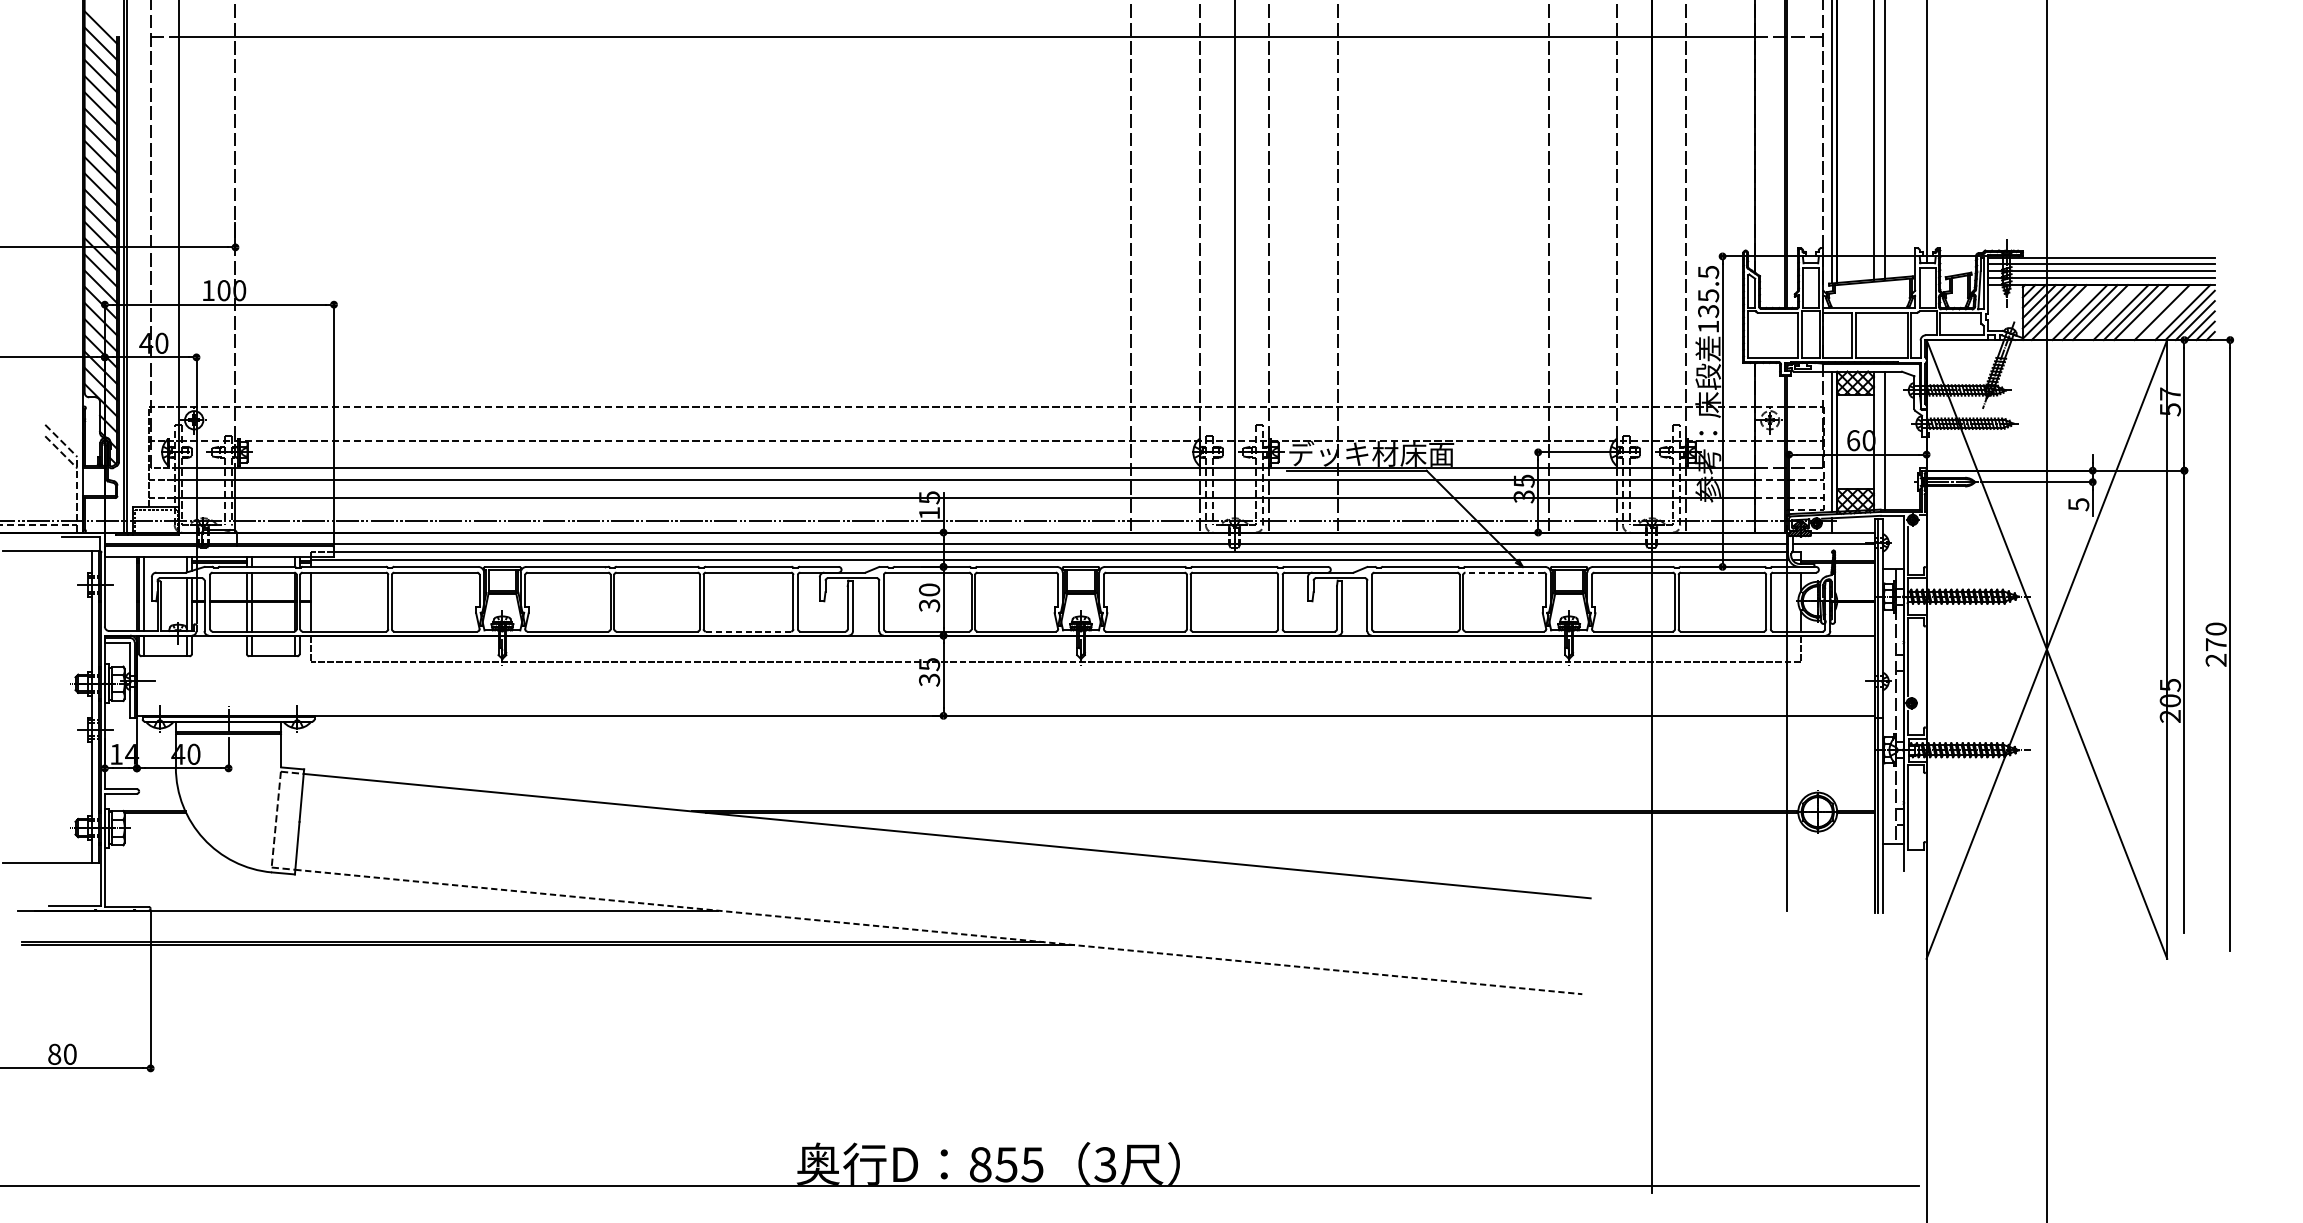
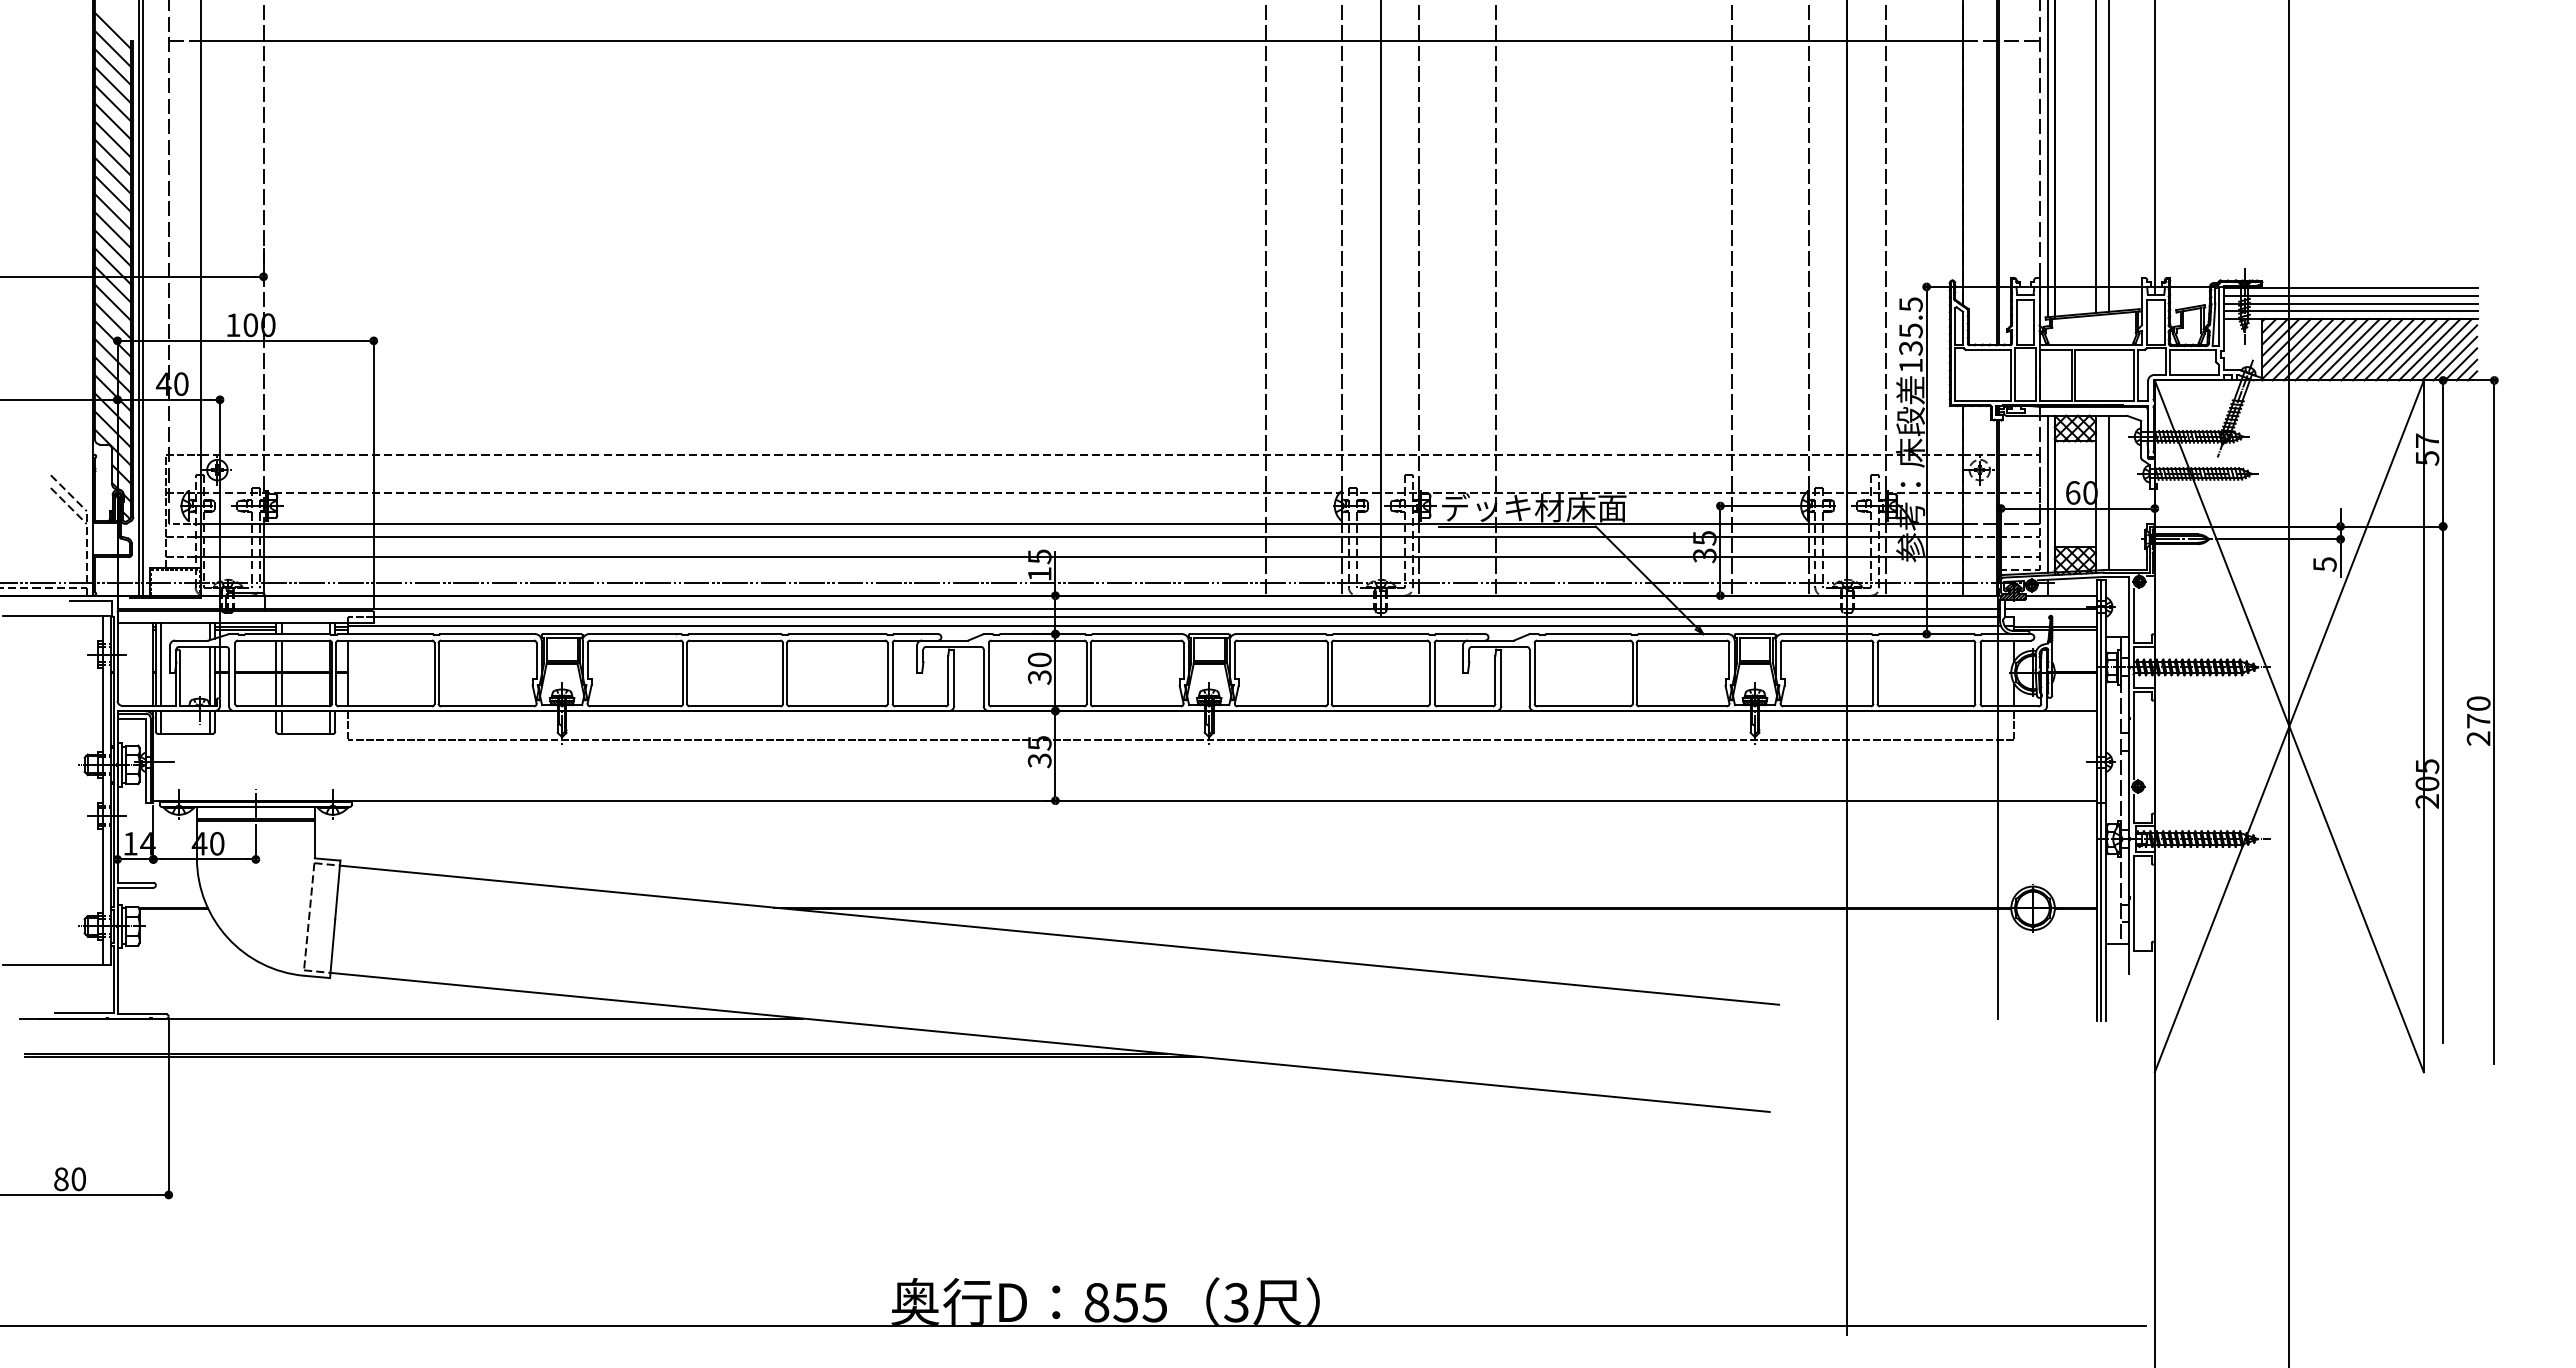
line: (2069, 312) -> (2314, 349), added
line: (2110, 312) -> (2360, 349), added
line: (2151, 312) -> (2406, 349), added
line: (2172, 312) -> (2429, 349), added
line: (1505, 572) -> (1683, 640), dashed -> solid
line: (748, 631) -> (837, 706), dashed -> solid
line: (939, 932) -> (1050, 1042), dashed -> solid

